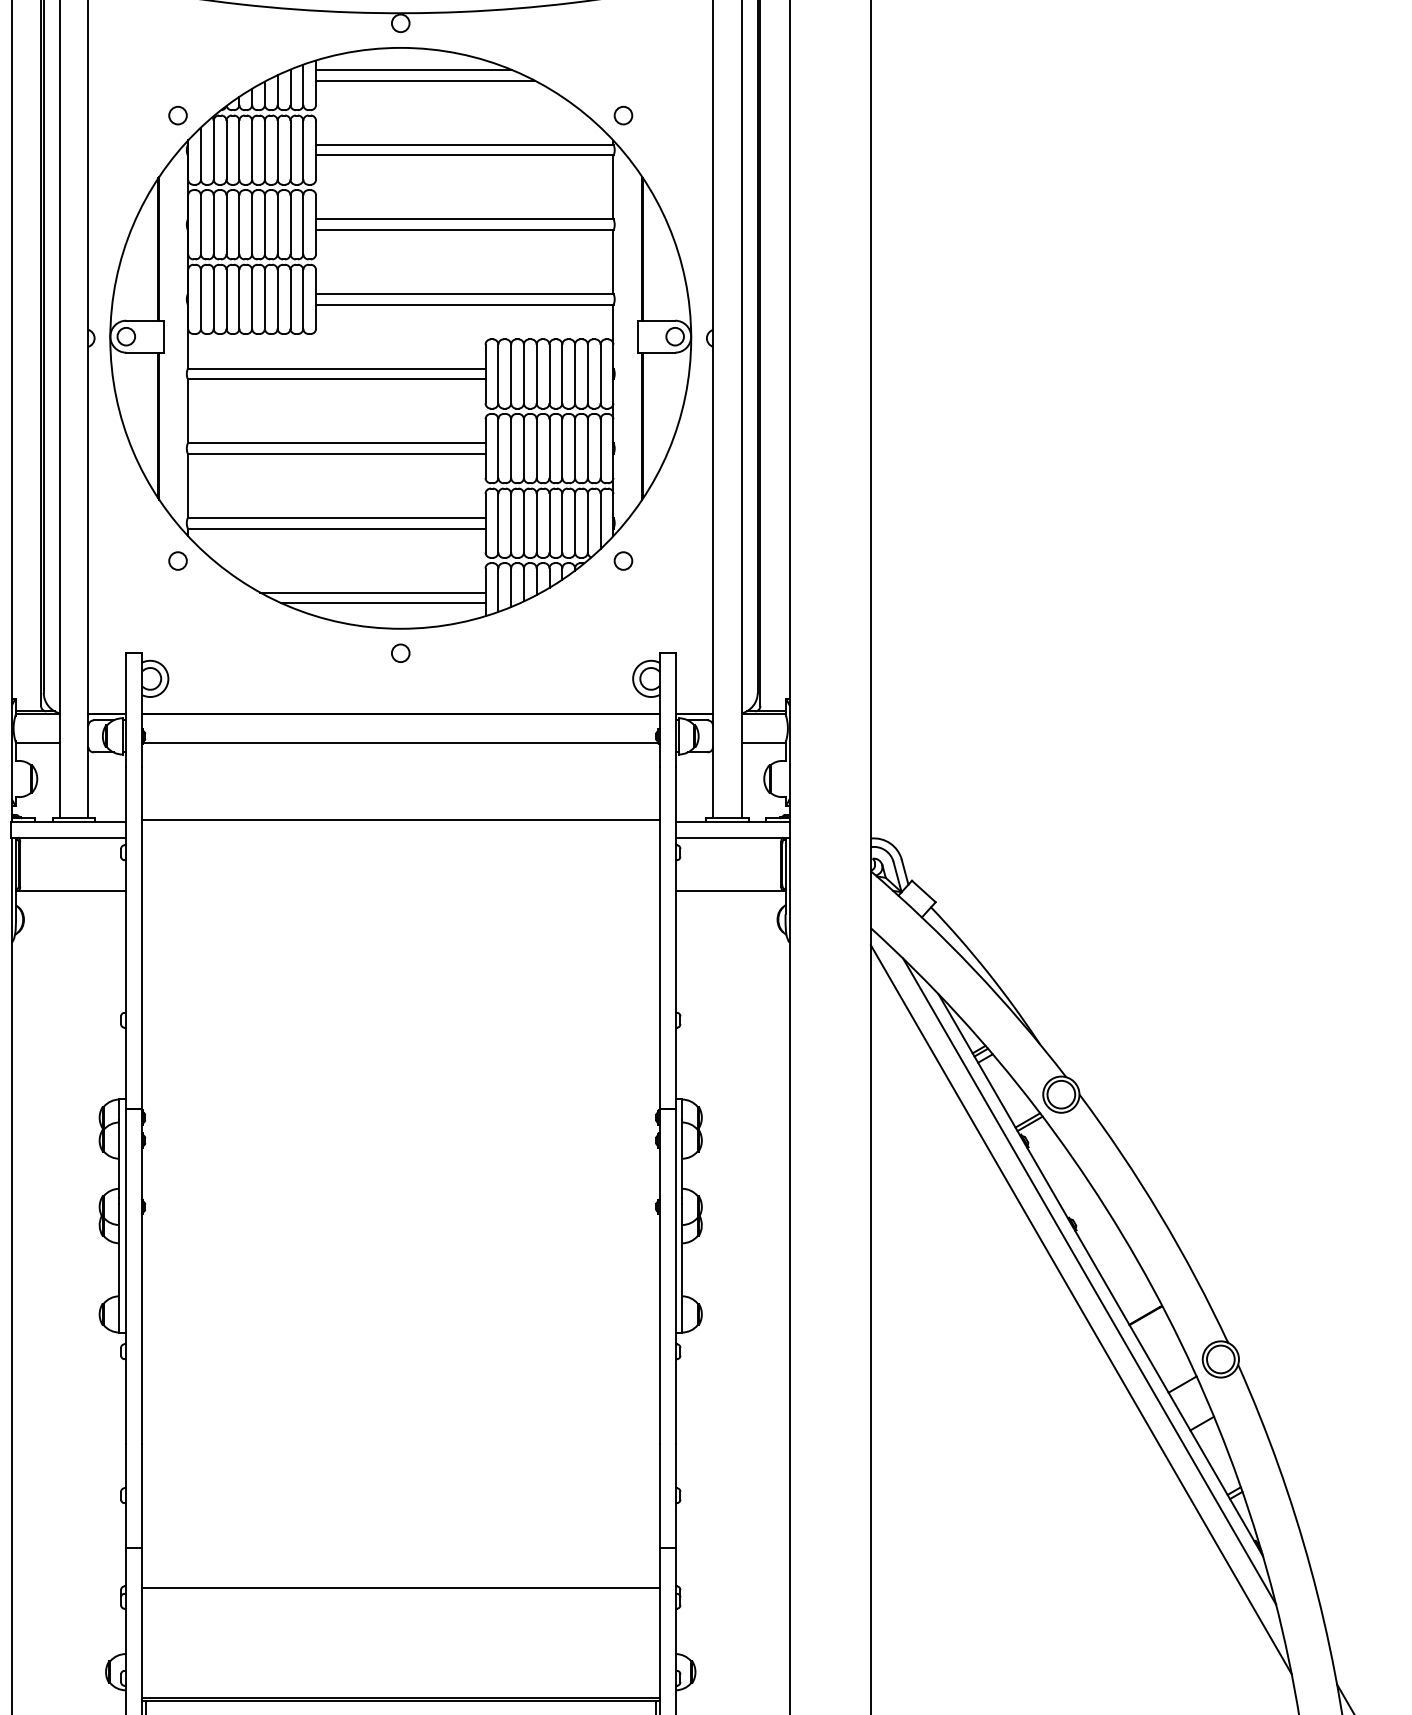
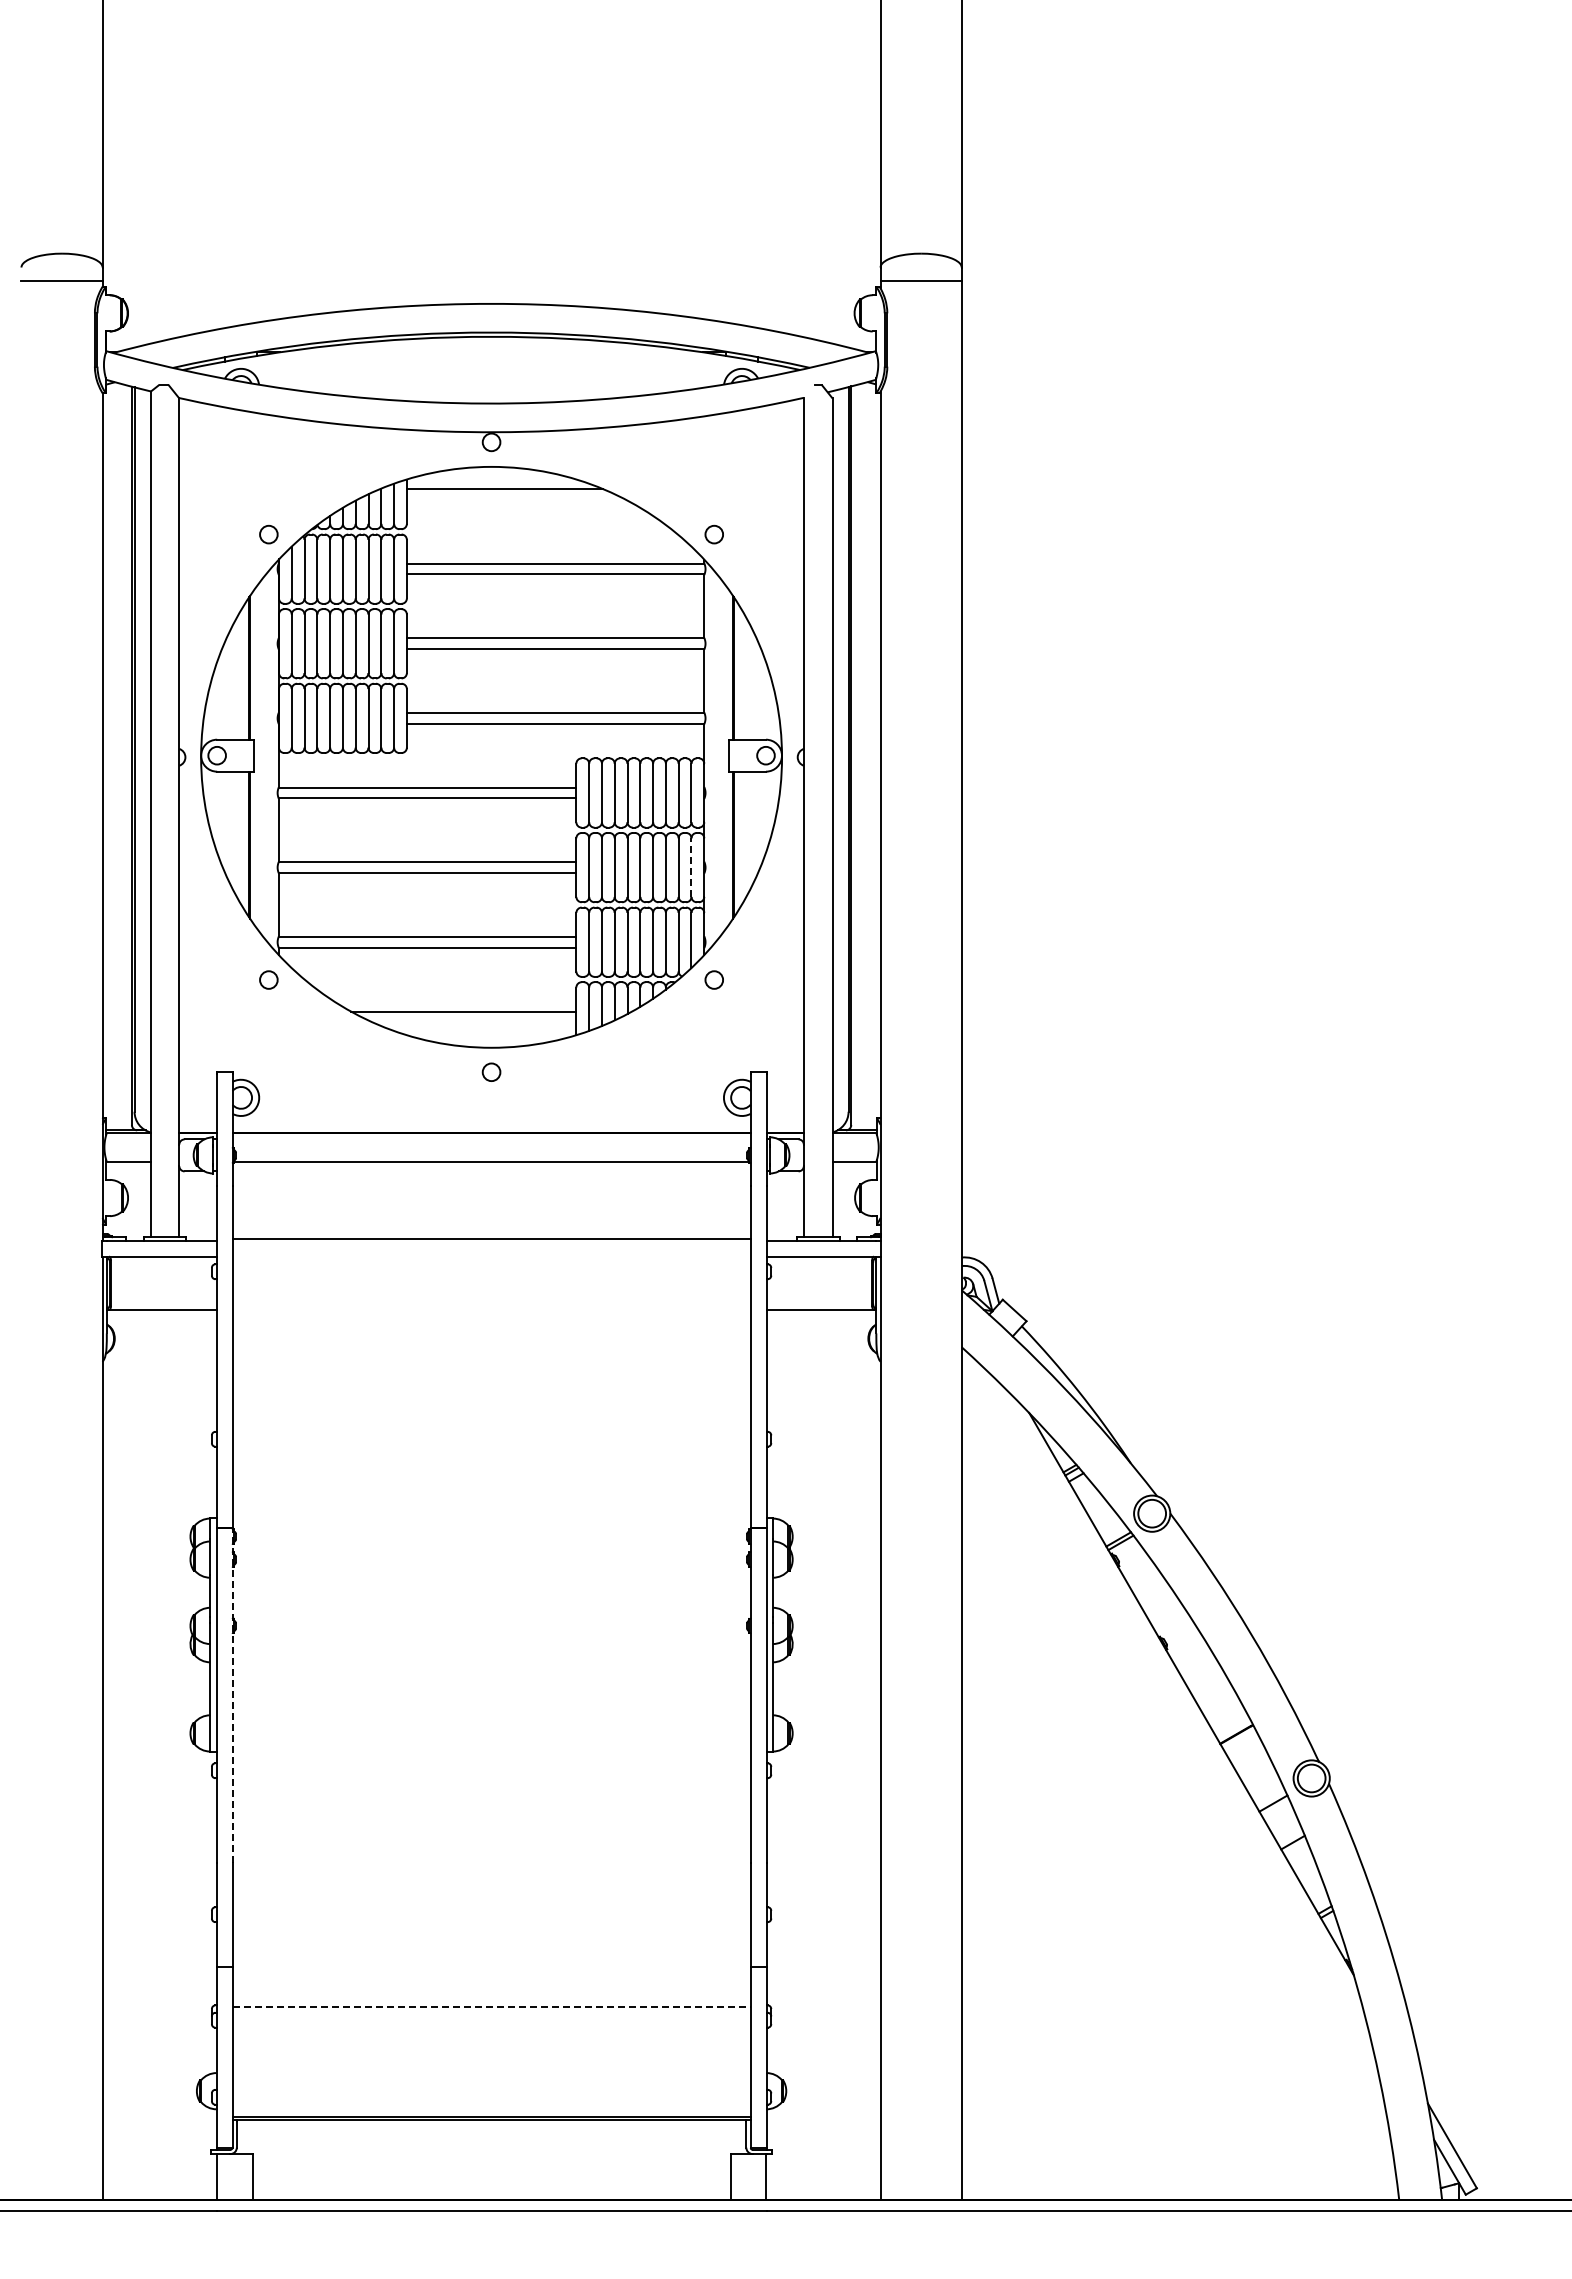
line: (425, 80) -> (516, 499), removed
line: (600, 448) -> (691, 867), solid -> dashed
line: (383, 603) -> (474, 1022), removed
line: (141, 1276) -> (232, 1695), solid -> dashed
line: (1088, 1281) -> (1179, 1700), removed
line: (1080, 1309) -> (1171, 1728), removed
line: (401, 1587) -> (492, 2006), solid -> dashed

